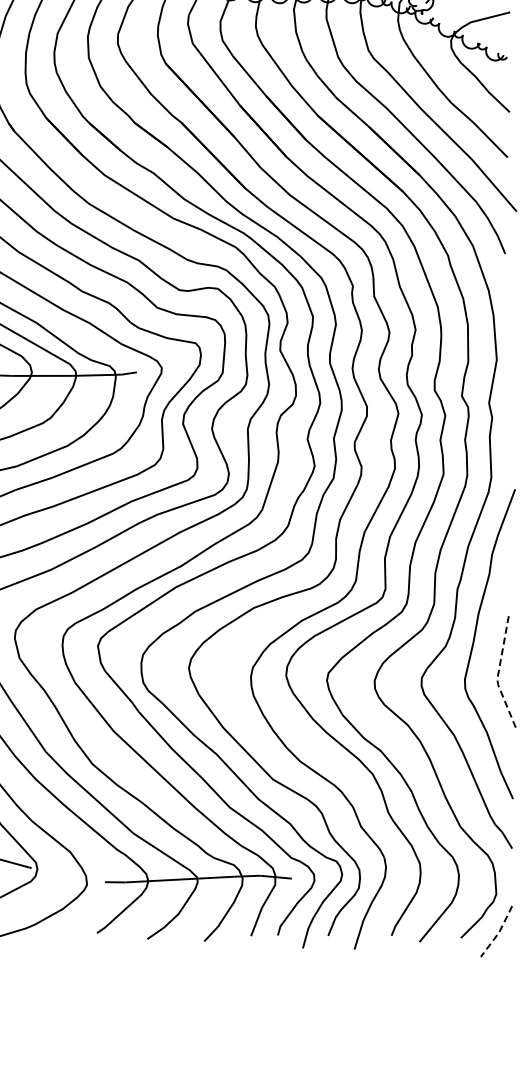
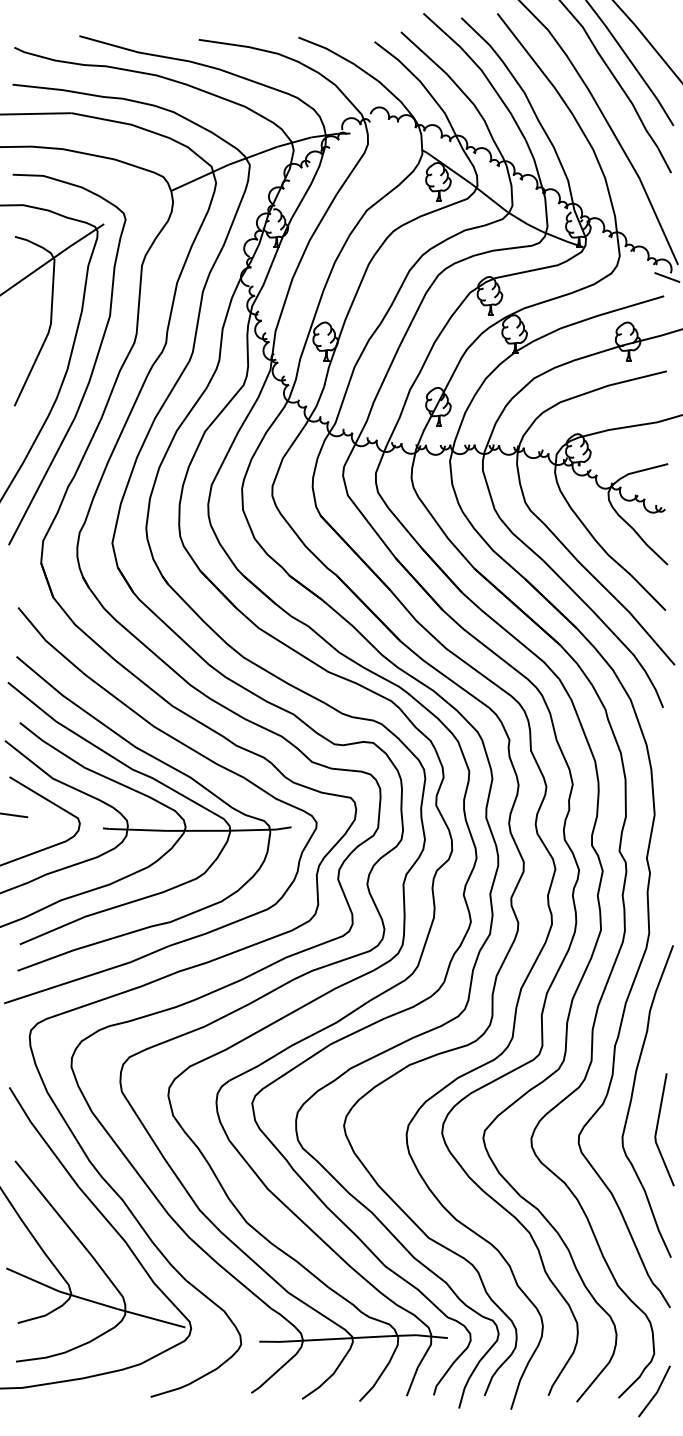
line: (497, 674) -> (655, 1132), dashed -> solid
line: (499, 932) -> (657, 1392), dashed -> solid

